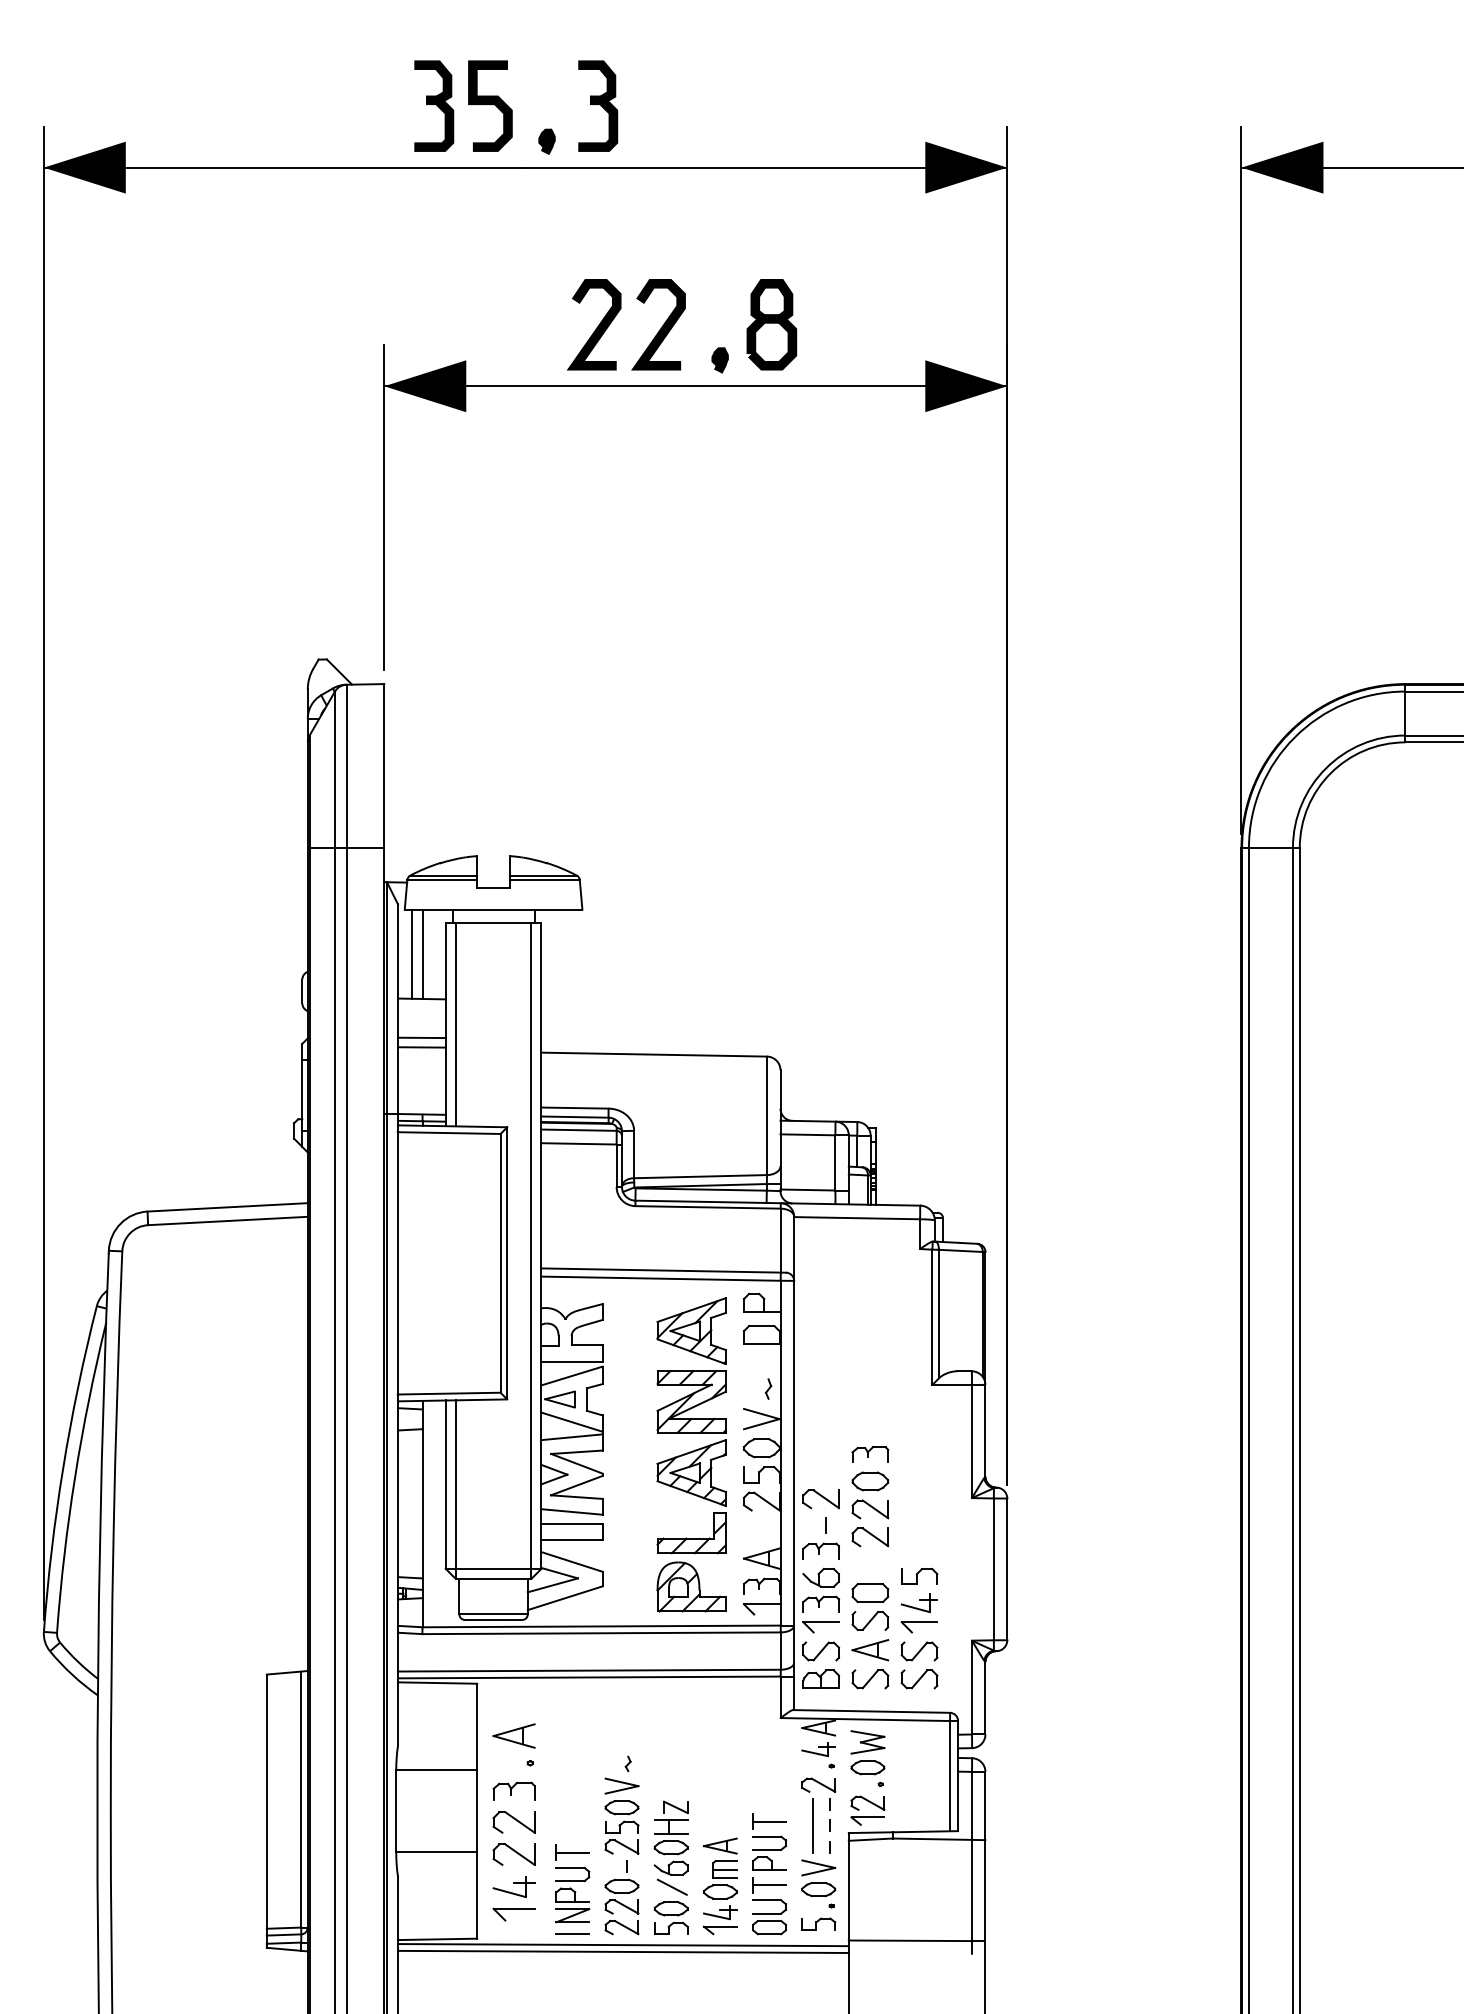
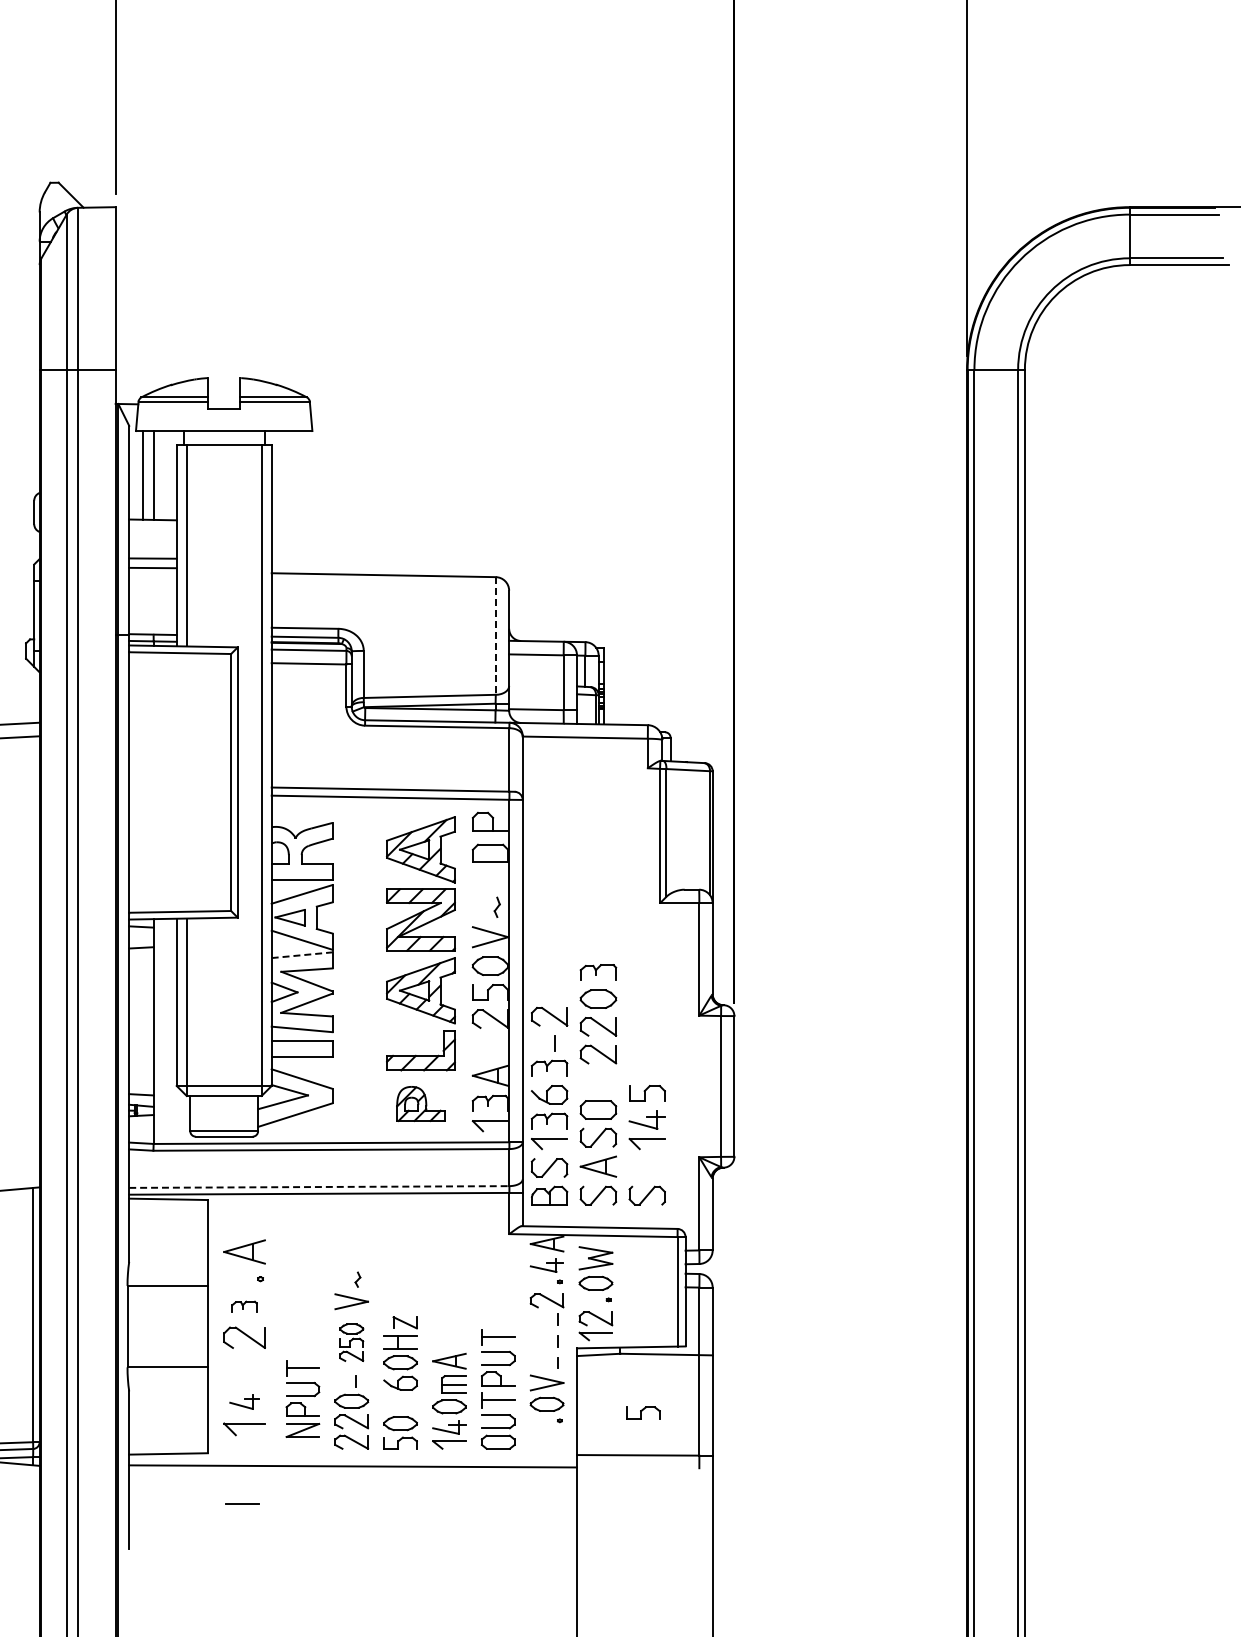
line: (767, 1116) -> (496, 636), solid -> dashed
line: (572, 1437) -> (302, 955), solid -> dashed
part: (691, 1586) -> (420, 1103), size x0.7
part: (919, 1651) -> (647, 1168), removed
line: (589, 1670) -> (319, 1186), solid -> dashed
part: (513, 1790) -> (243, 1306), size x0.6
line: (812, 1825) -> (540, 1340), removed
part: (621, 1827) -> (351, 1342), size x0.7
part: (513, 1854) -> (243, 1369), removed
part: (513, 1886) -> (243, 1401), size x0.7
line: (671, 1886) -> (400, 1401), removed
part: (818, 1923) -> (643, 1412), moved
line: (572, 1933) -> (241, 1503), moved
line: (622, 1945) -> (352, 1460), removed

